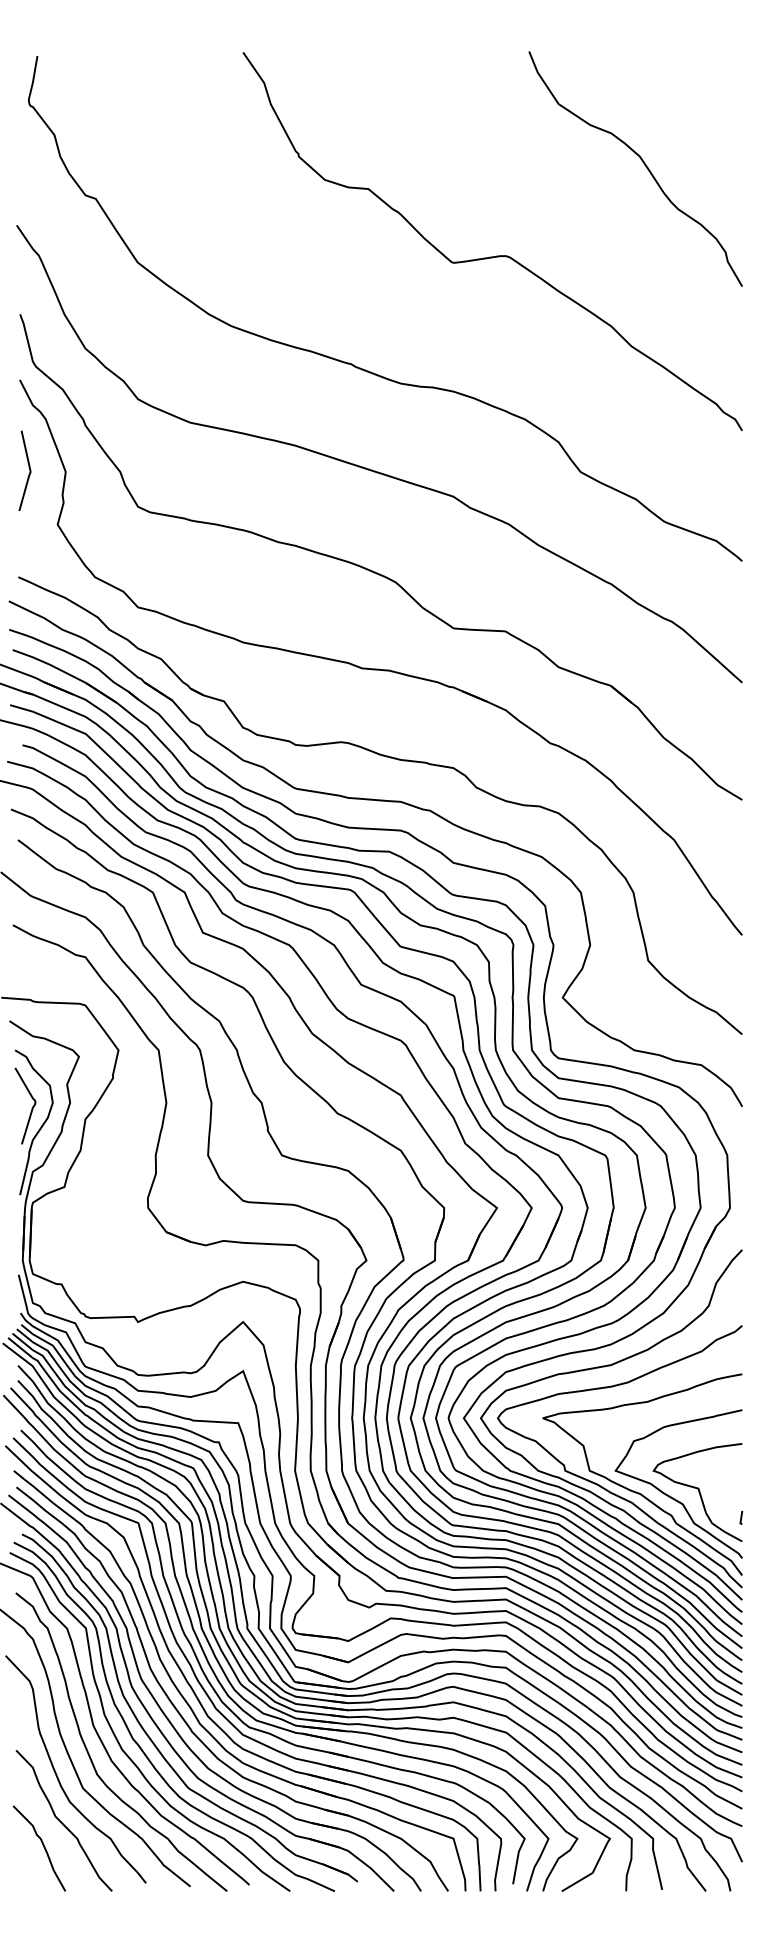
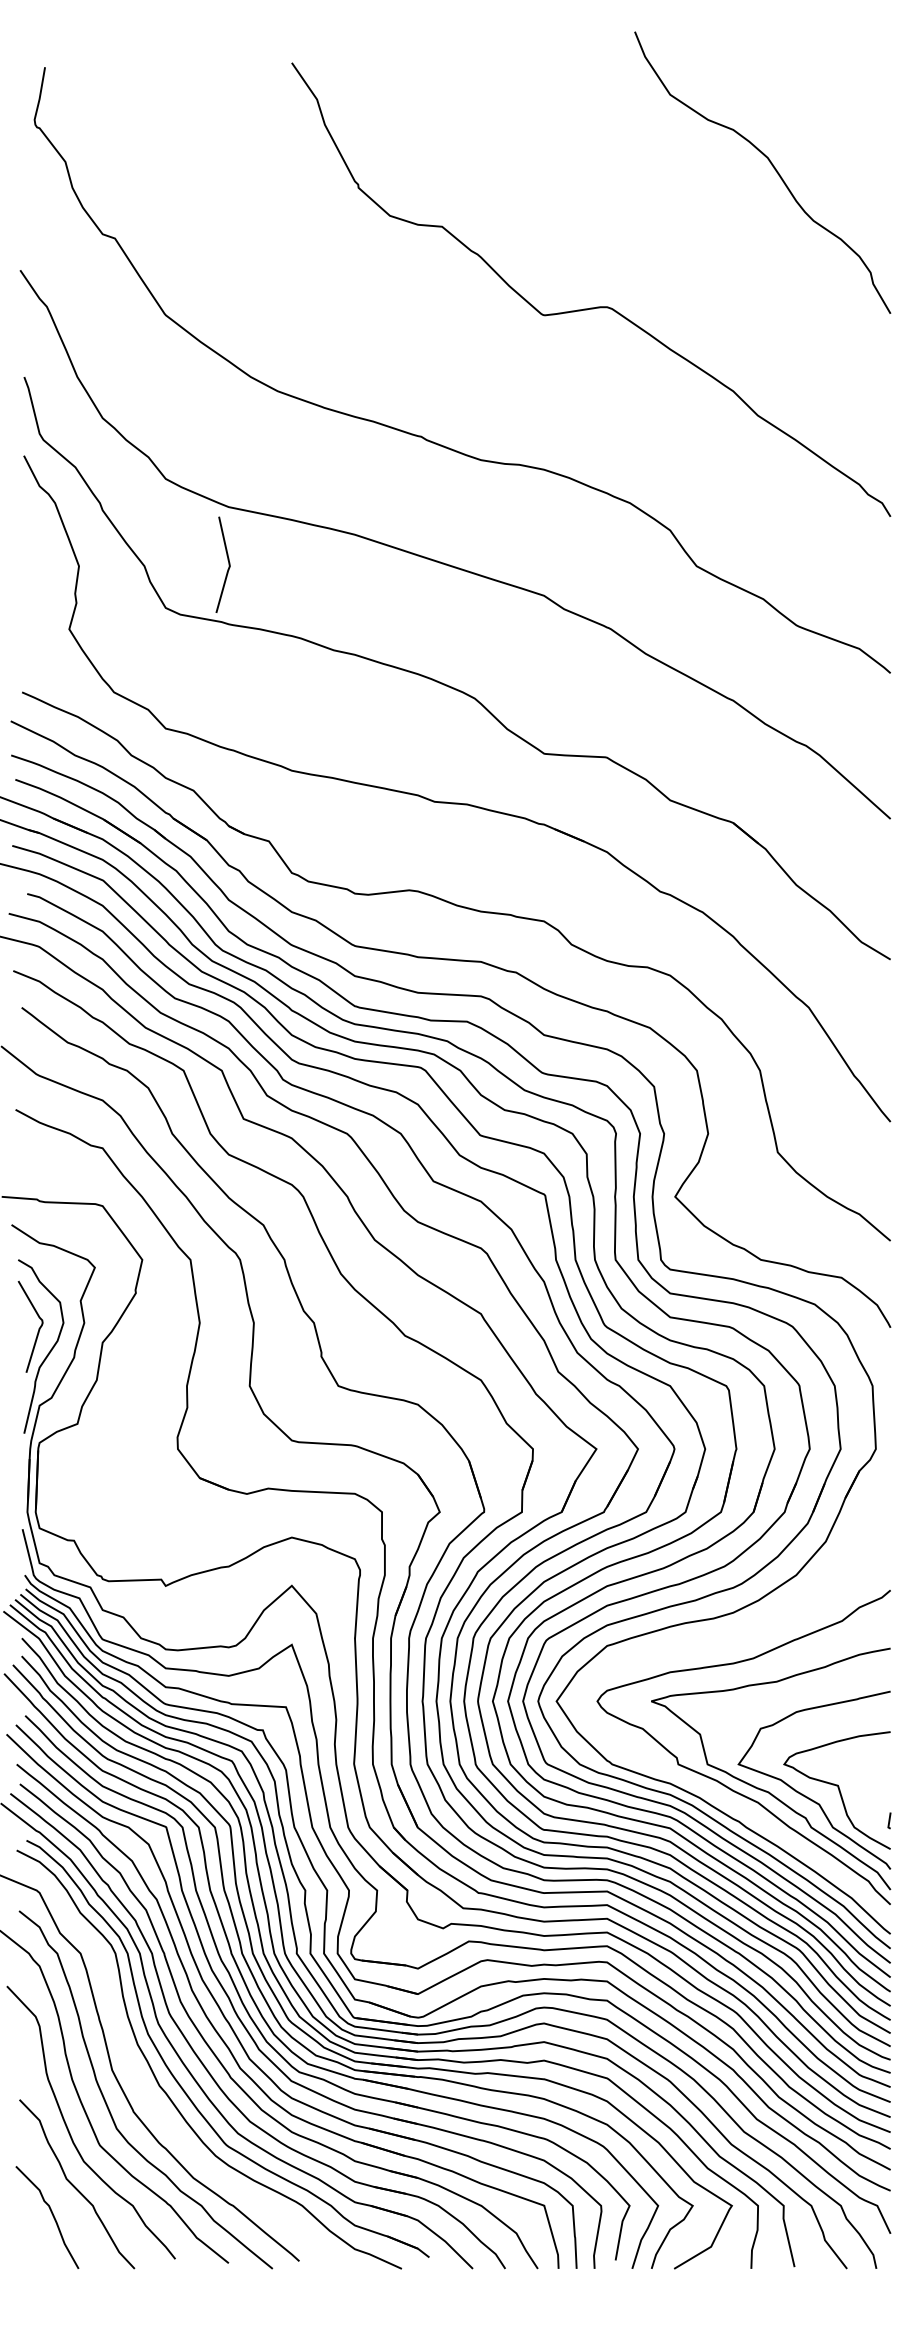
curve: (643, 162) -> (771, 165), moved
line: (29, 470) -> (228, 564), moved
curve: (603, 1367) -> (724, 1640), removed
curve: (116, 1737) -> (140, 2084), removed

